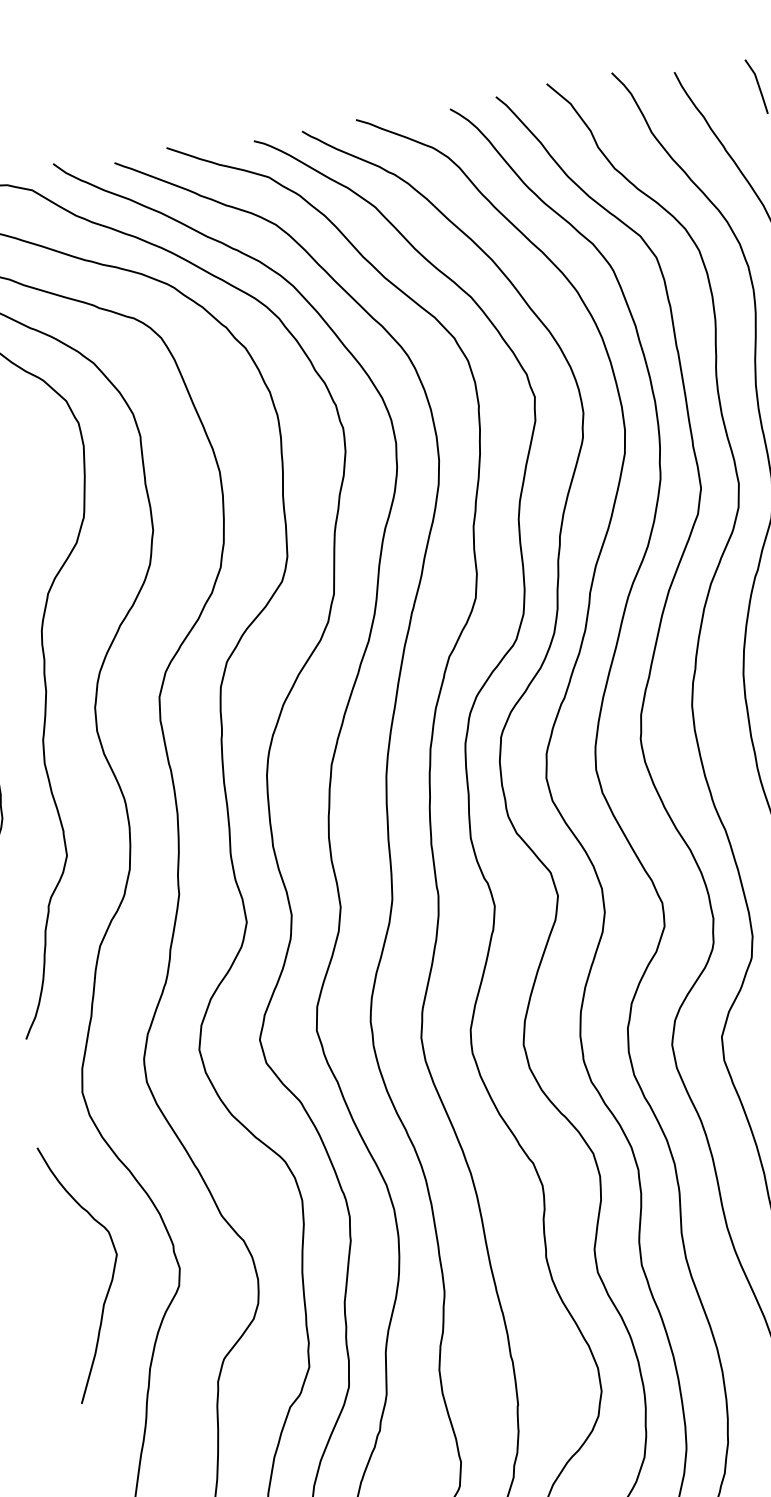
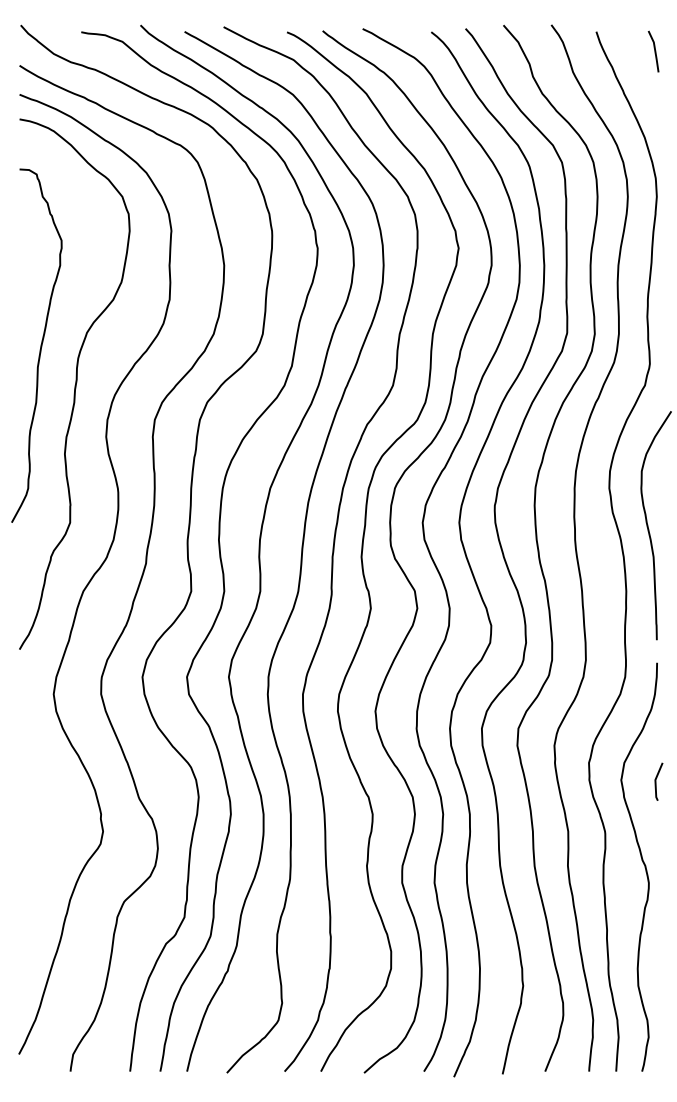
curve: (111, 1275) -> (53, 828), removed

